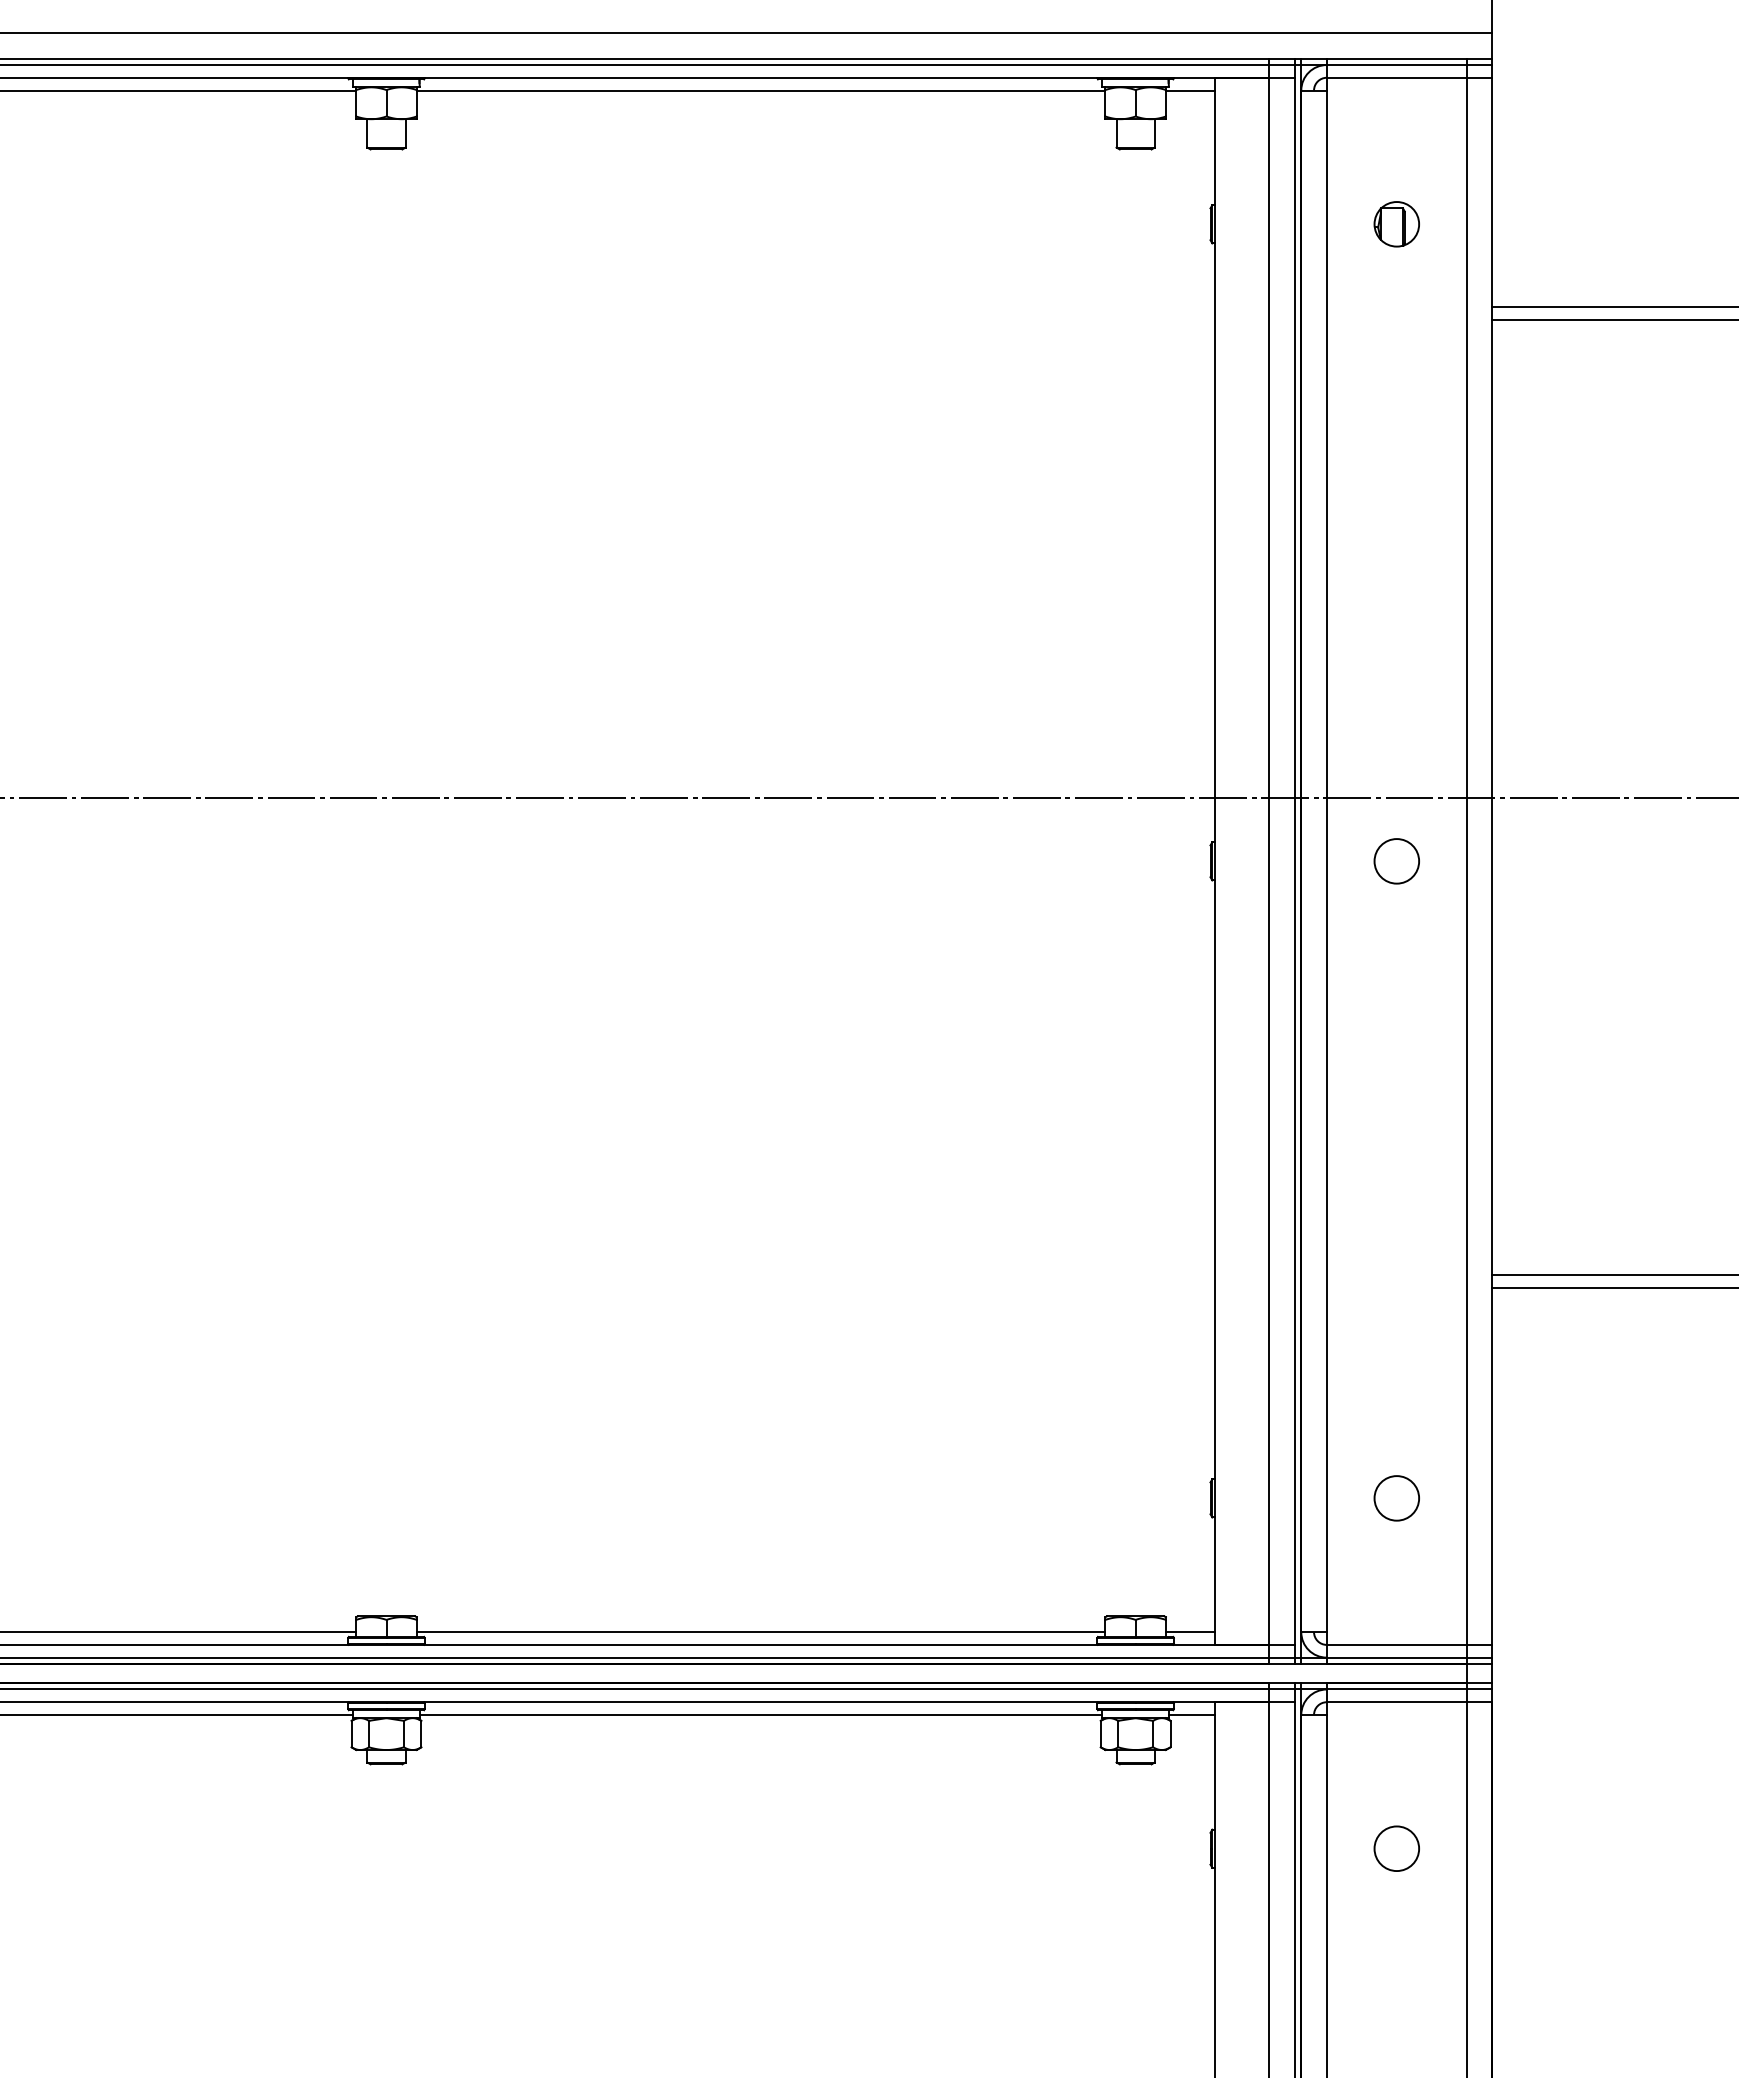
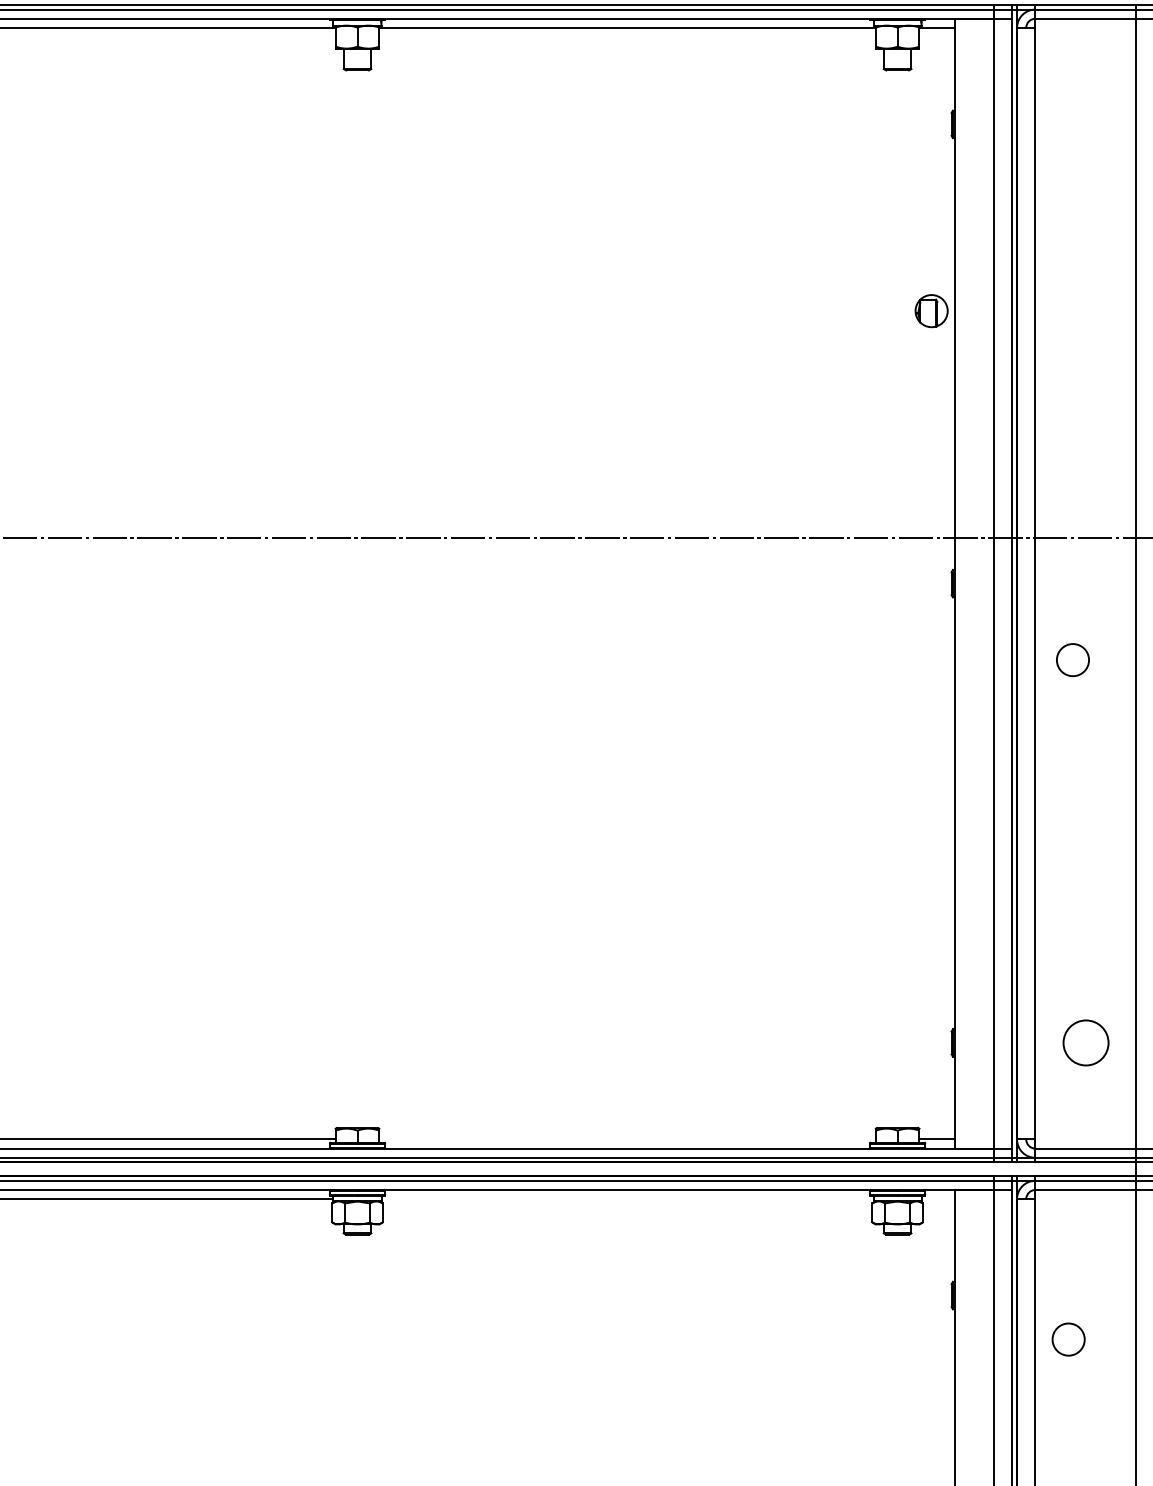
part: (1396, 224) -> (931, 311), moved
circle: (1396, 861) -> (1072, 660), moved
circle: (1396, 1498) -> (1085, 1043), size x1.4
line: (760, 1632) -> (627, 1139), removed
line: (760, 1714) -> (627, 1198), removed
line: (1192, 1714) -> (938, 1198), removed
circle: (1396, 1848) -> (1068, 1339), moved

